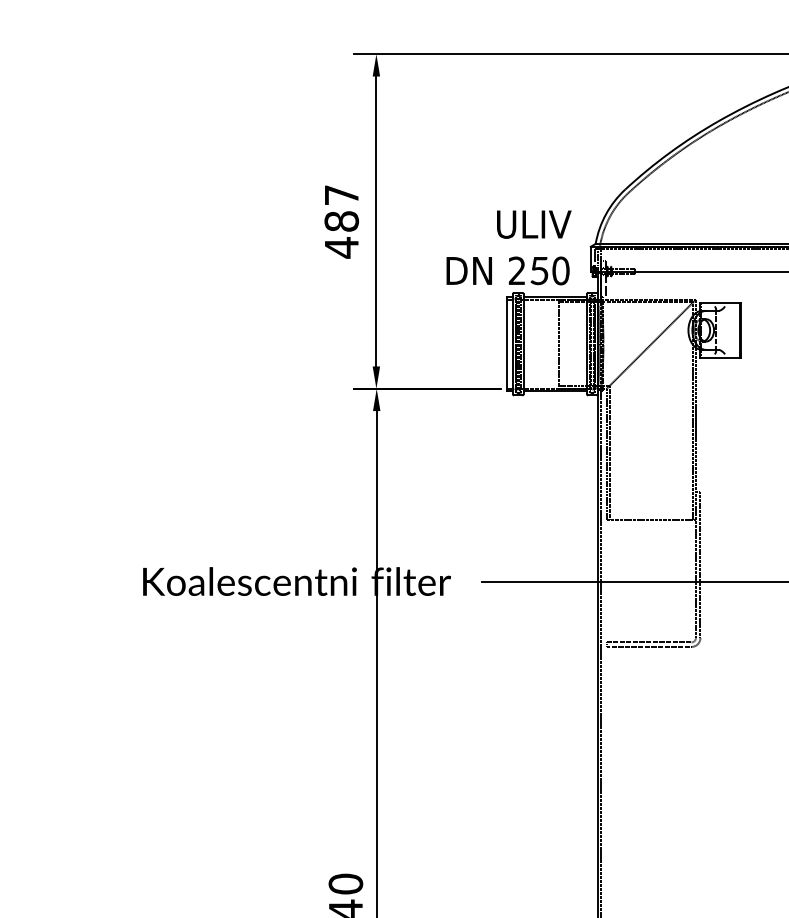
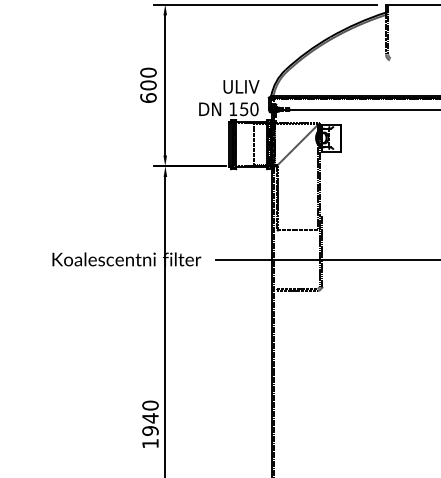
text: (341, 221) -> (148, 85), 487 -> 600
text: (517, 269) -> (233, 108), 2 -> 1

